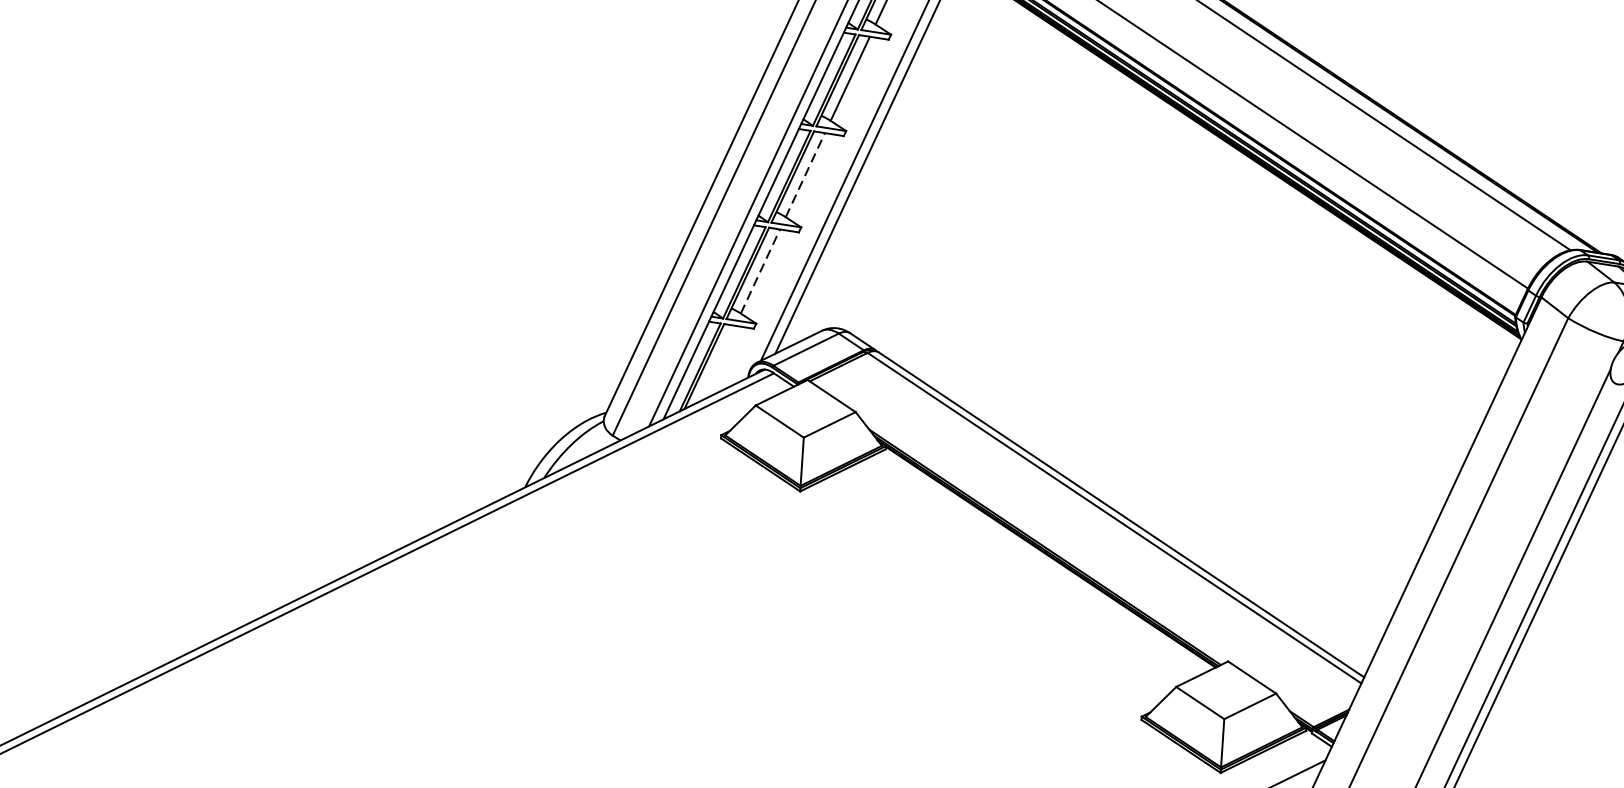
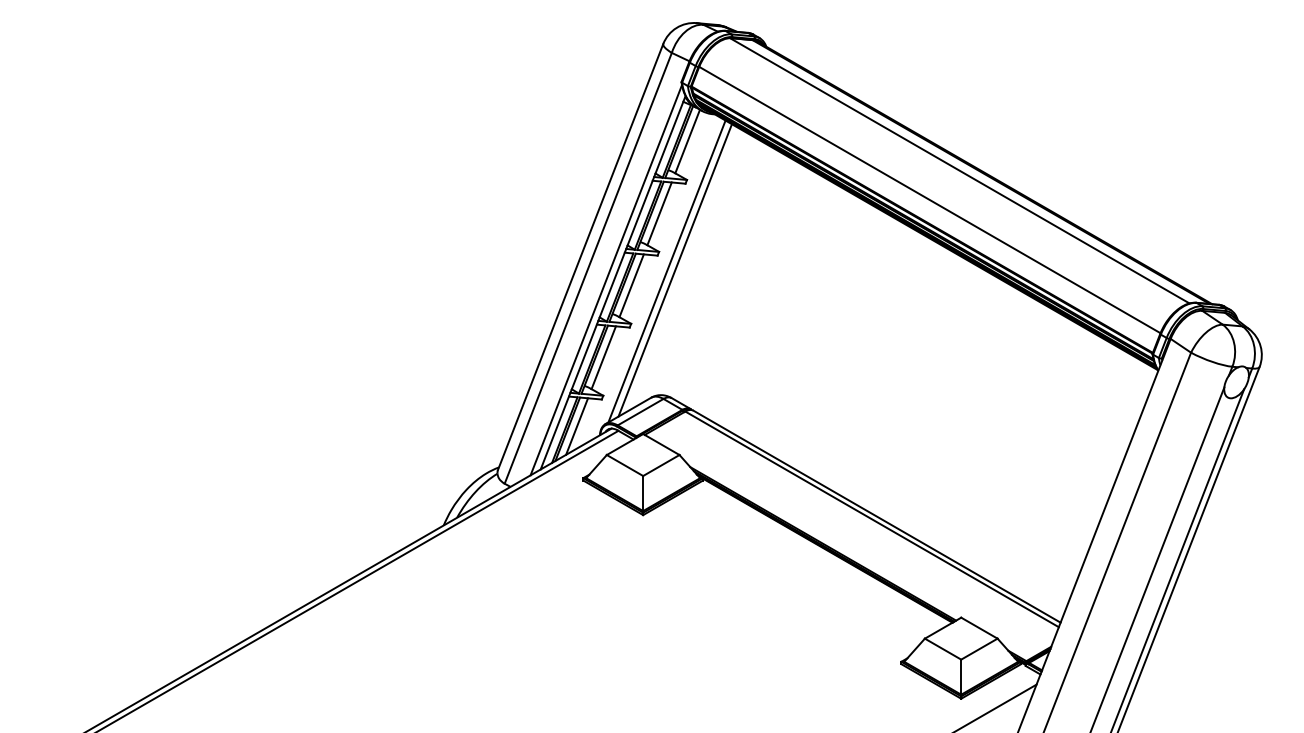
line: (805, 174) -> (631, 285), dashed -> solid
line: (760, 271) -> (603, 357), dashed -> solid
line: (718, 363) -> (577, 426), added

